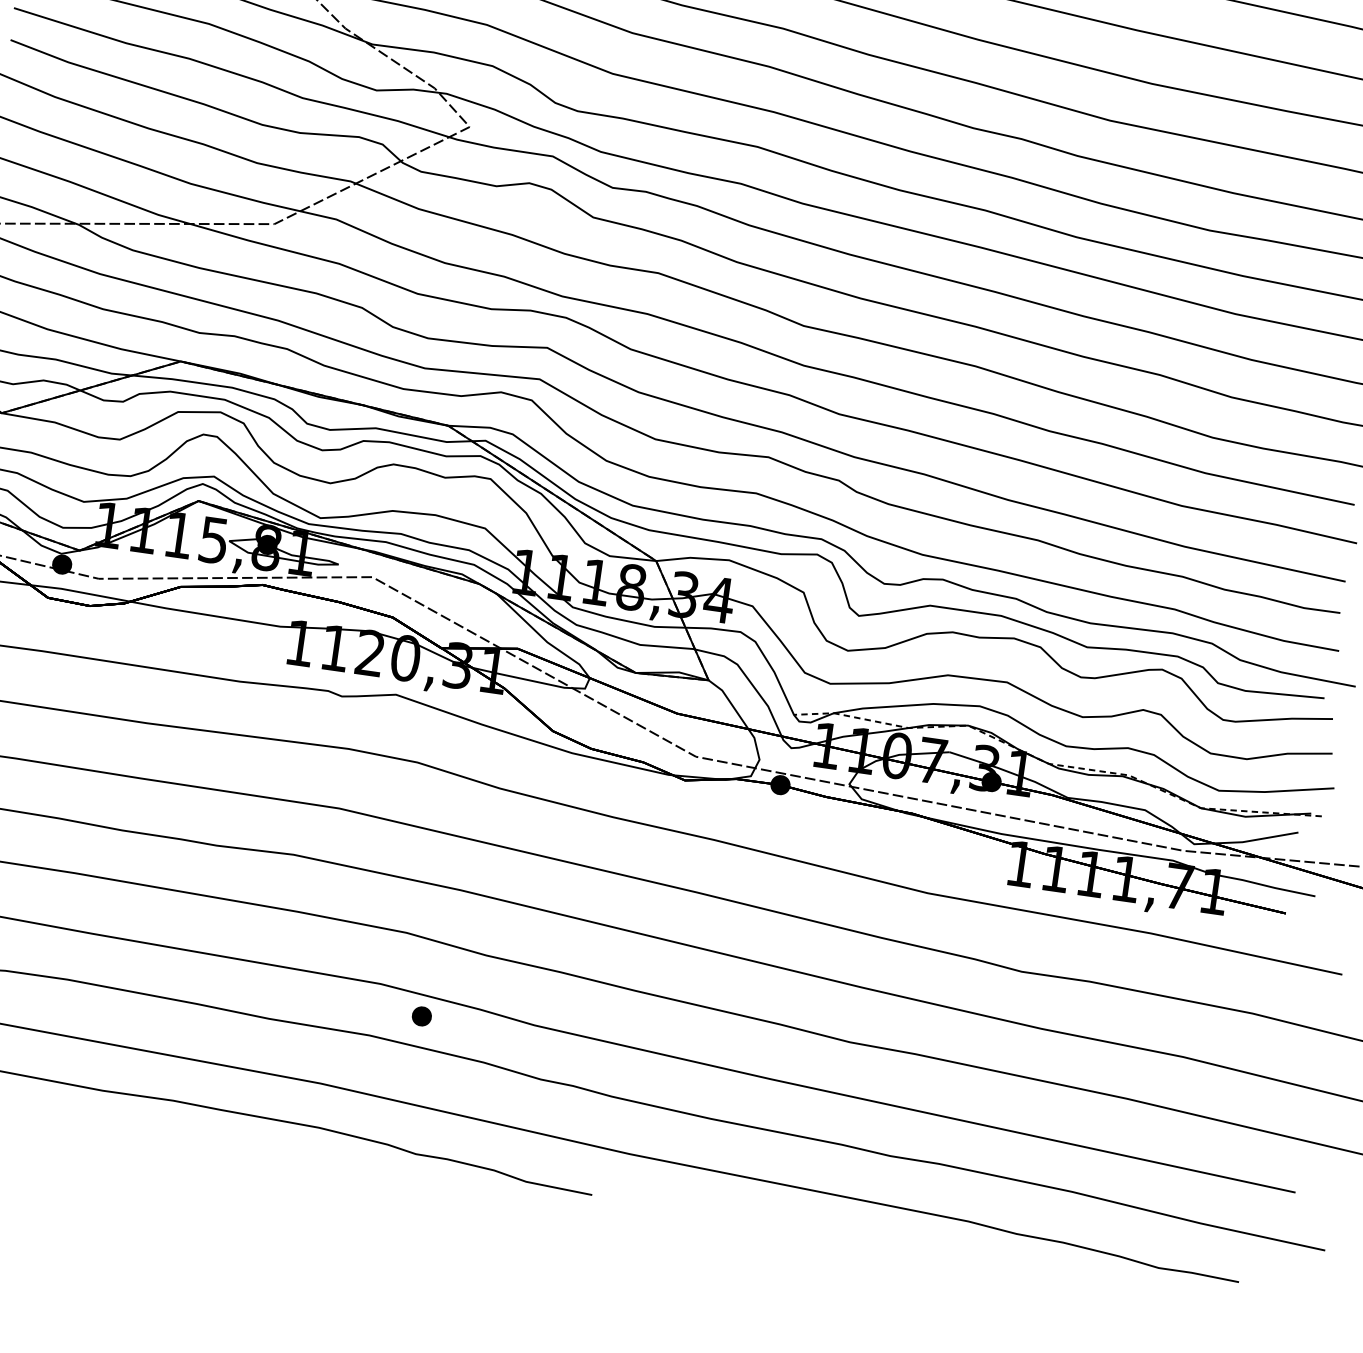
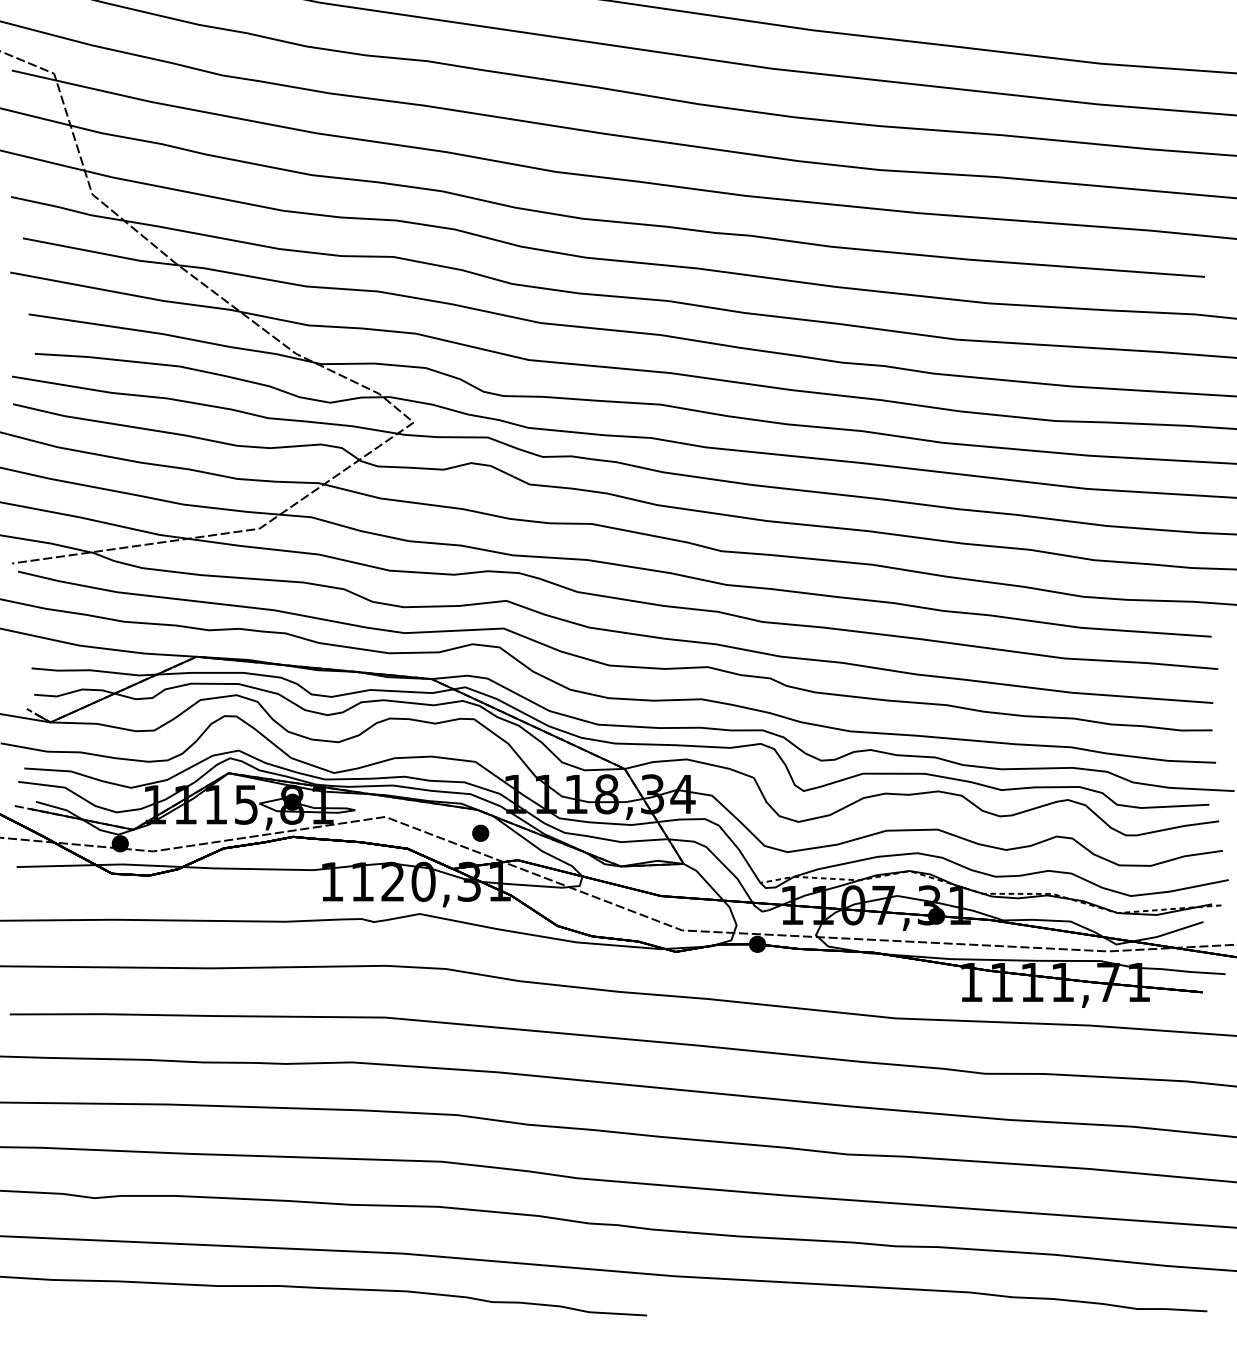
part: (421, 1015) -> (480, 832), moved

